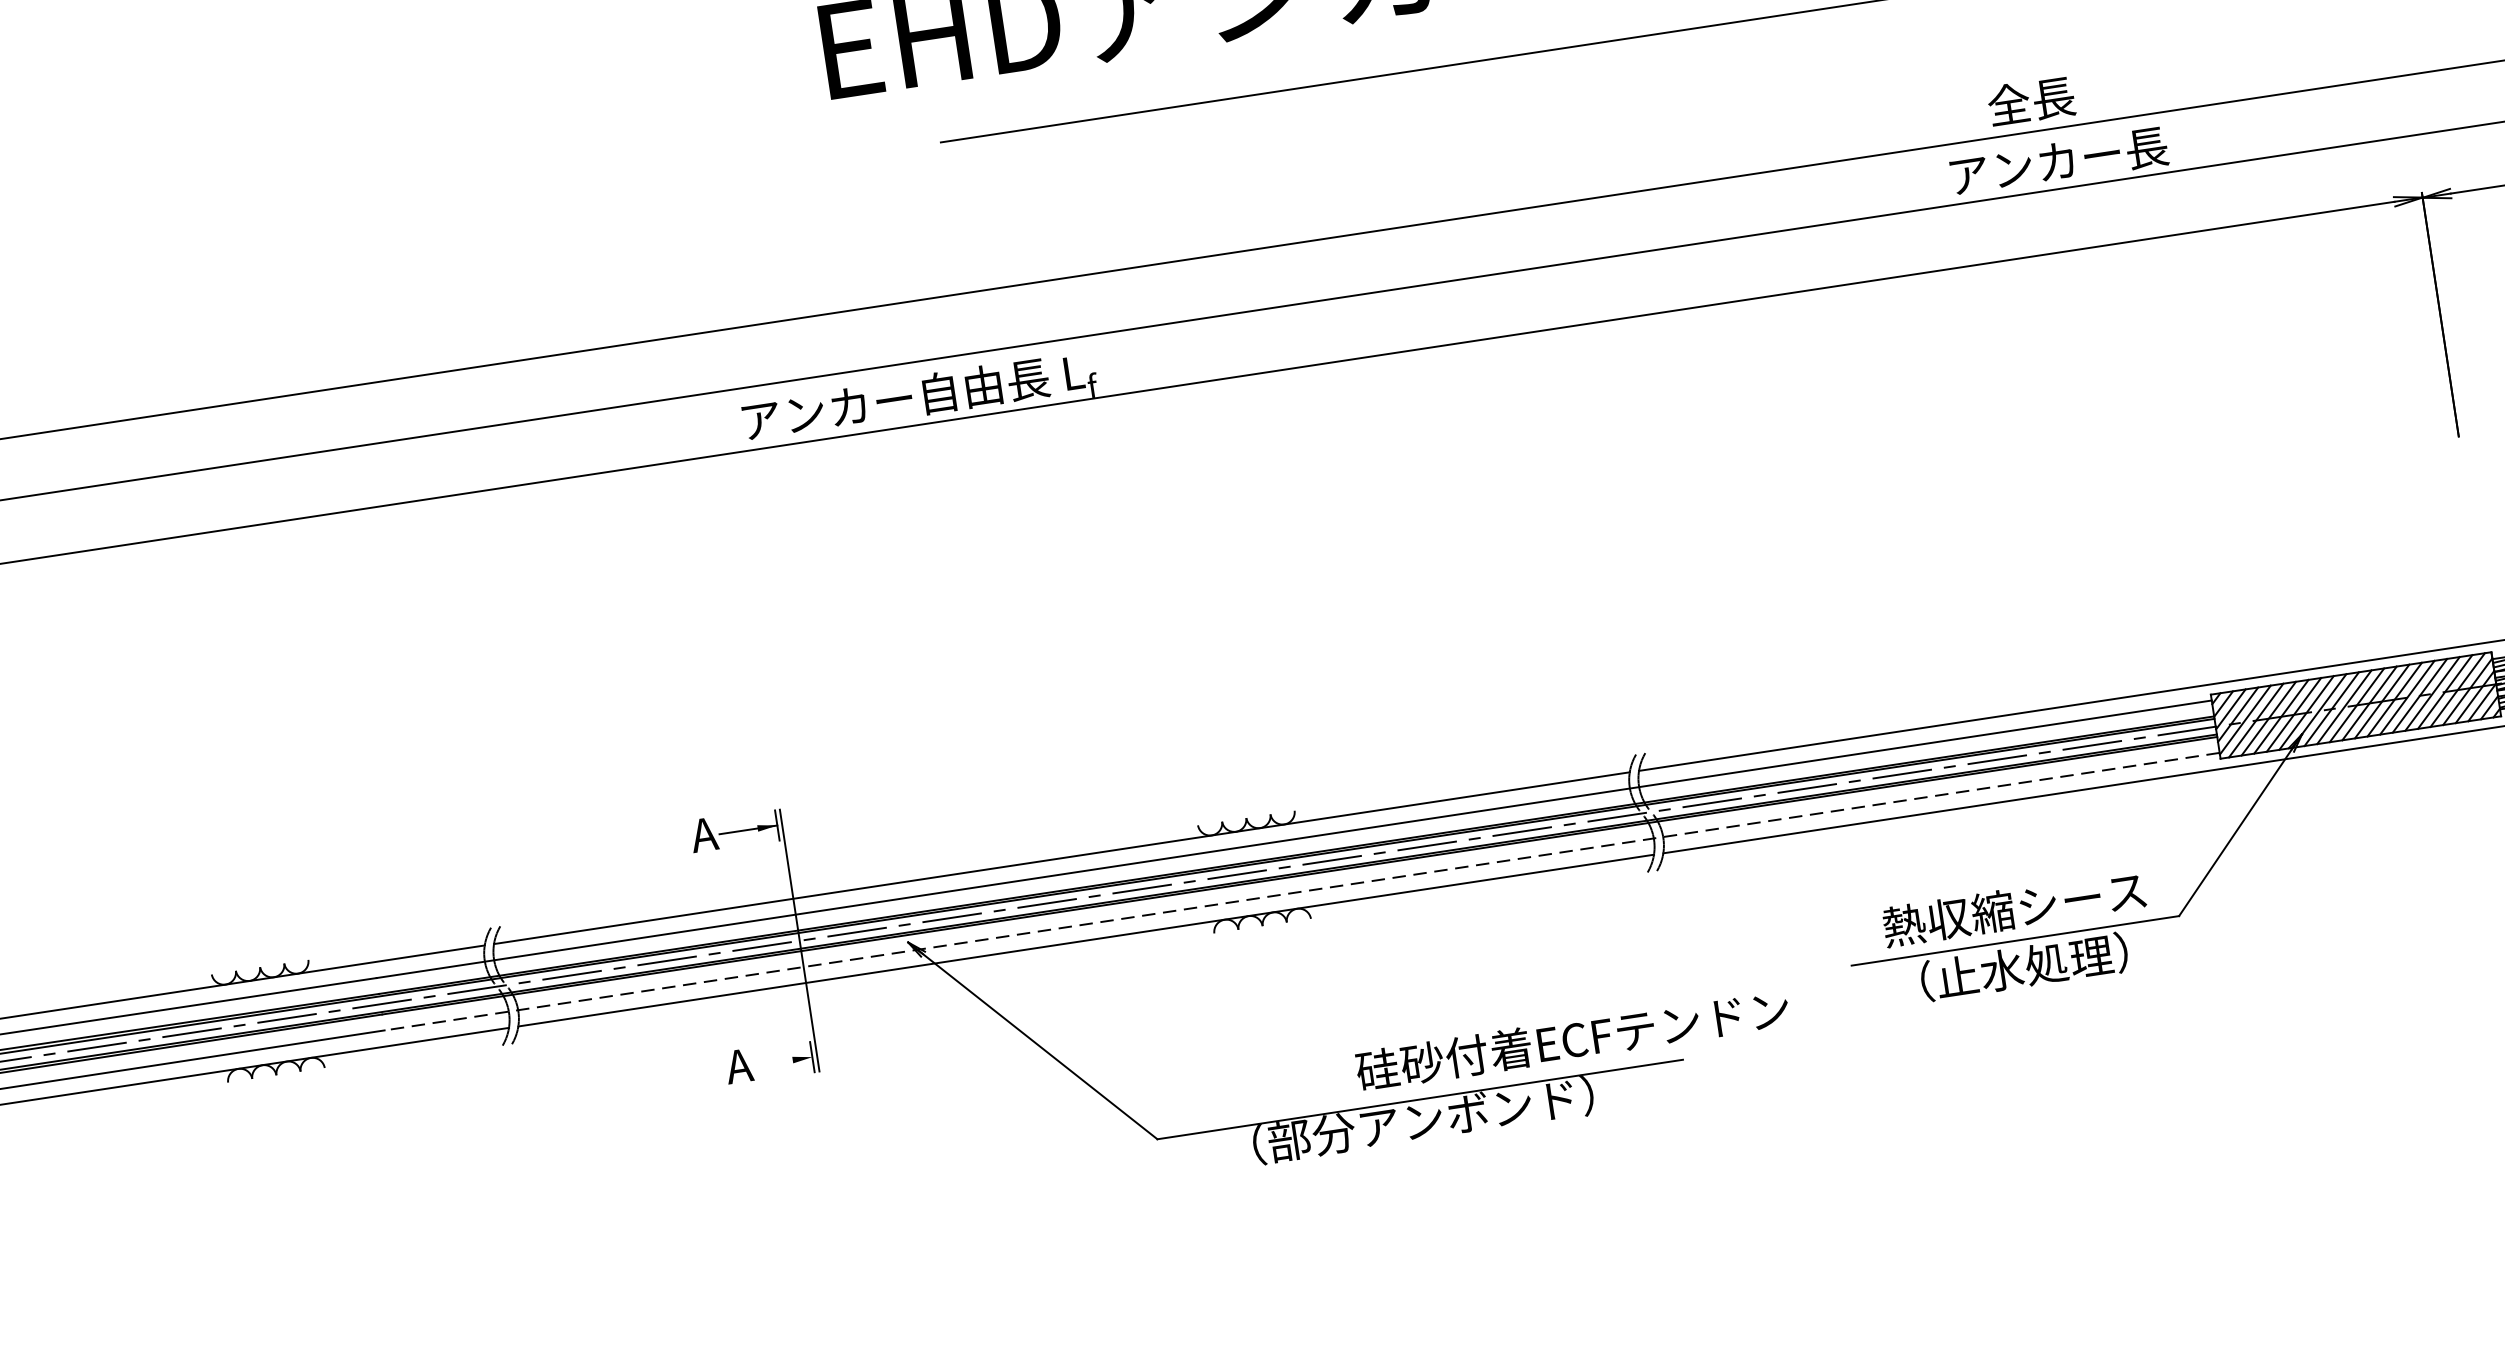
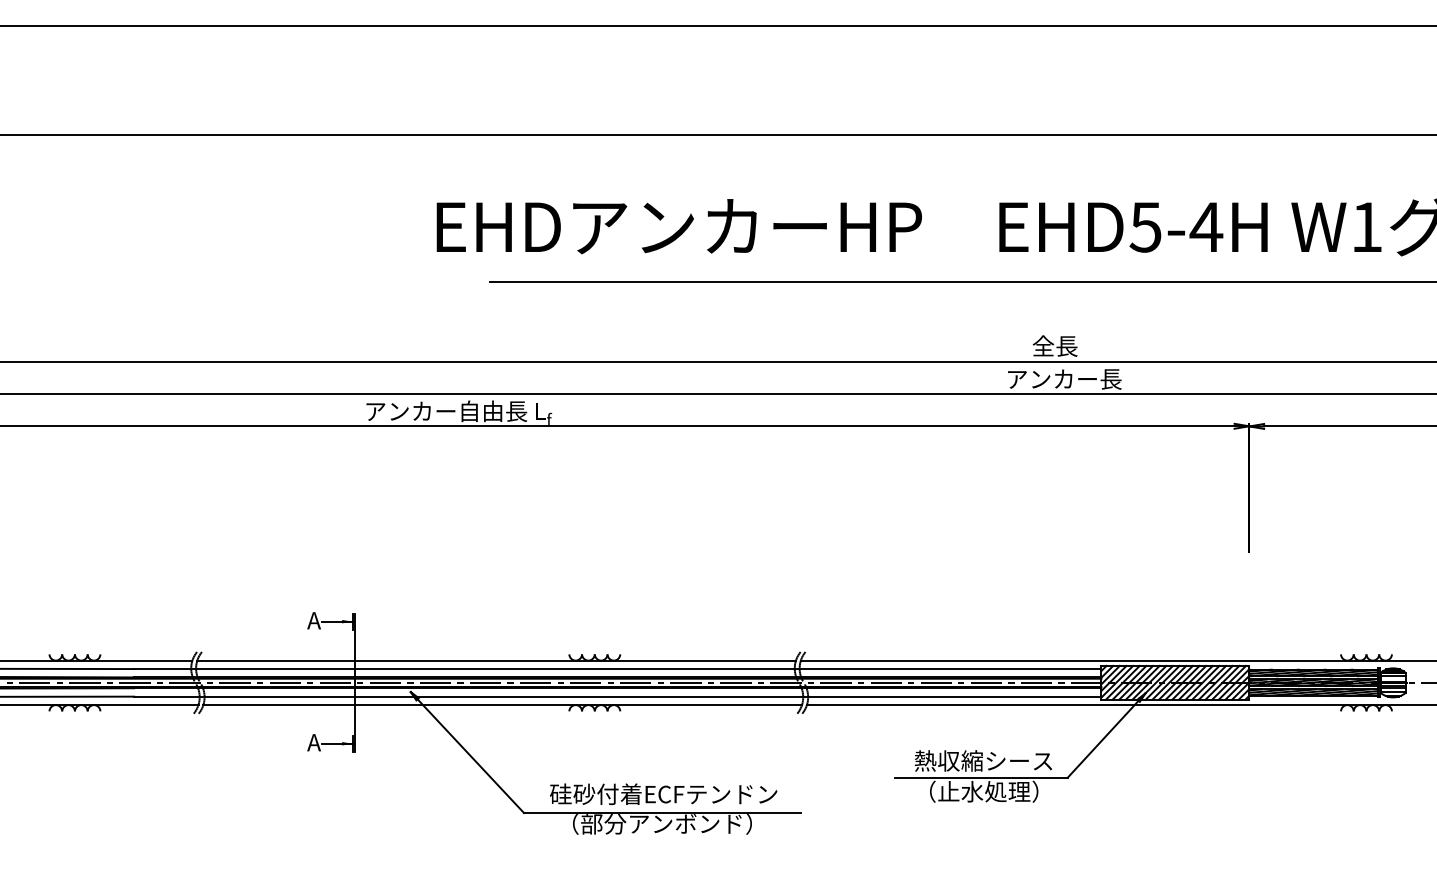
line: (1301, 891) -> (617, 696), dashed -> solid
text: (1572, 1038) -> (663, 793), moved
line: (783, 1060) -> (337, 743), added

